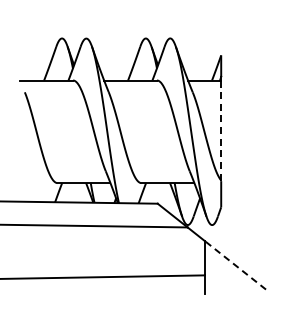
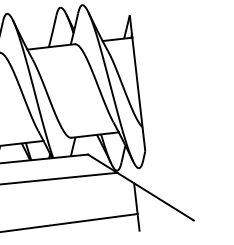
line: (221, 131) -> (137, 83), dashed -> solid
line: (235, 265) -> (164, 202), dashed -> solid

